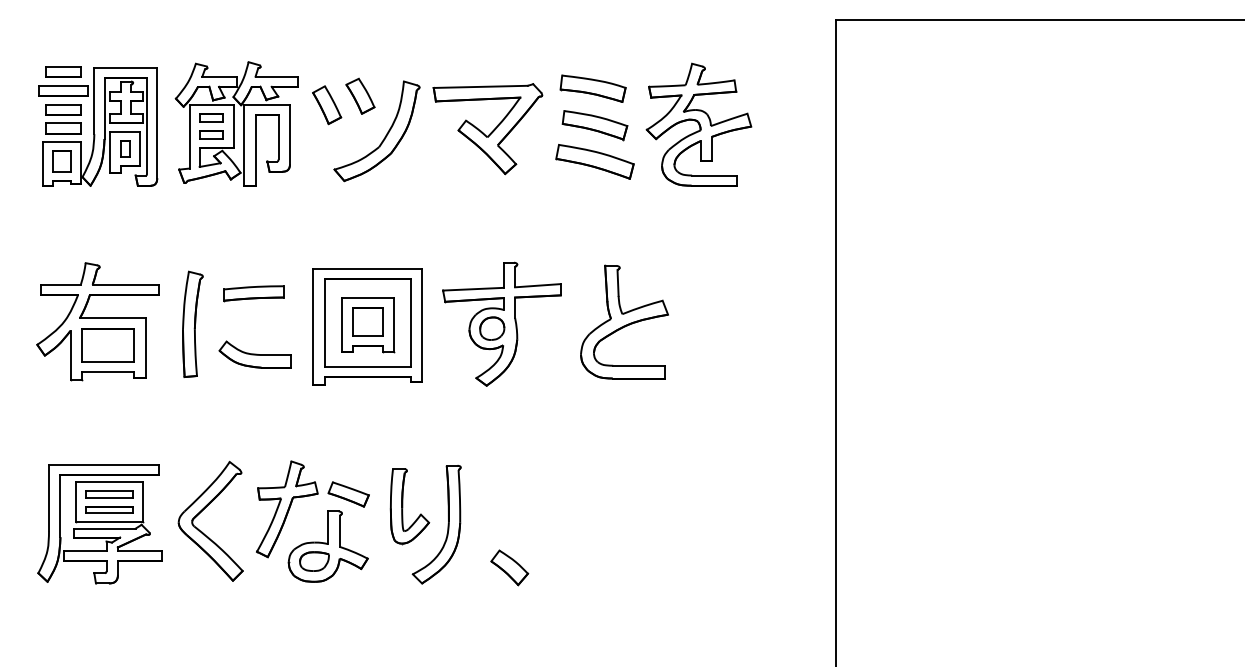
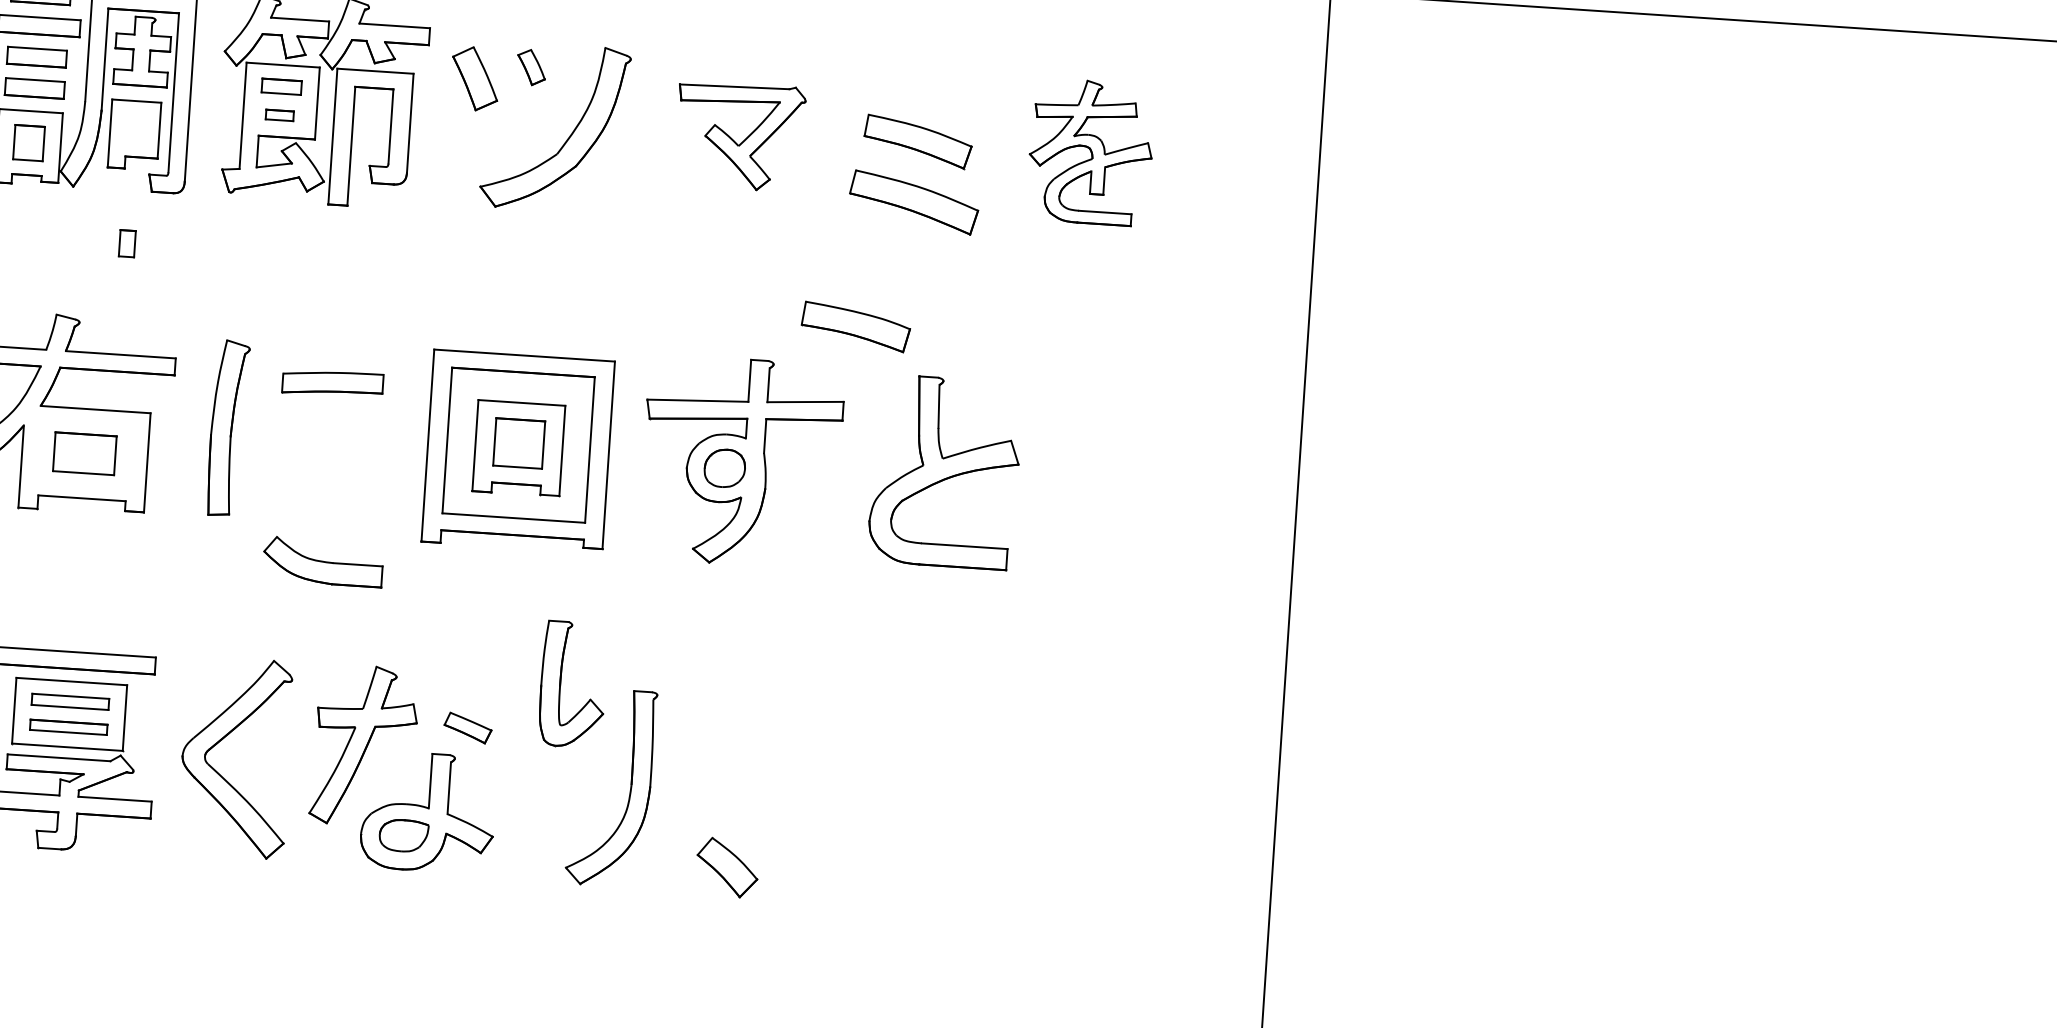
part: (592, 88) -> (854, 326), moved
part: (360, 95) -> (531, 66), size x0.6
part: (698, 124) -> (1090, 151), size x0.7
part: (487, 129) -> (738, 136), size x0.7
part: (211, 134) -> (279, 114), size x0.7
part: (125, 148) -> (127, 243), moved
part: (107, 345) -> (83, 453), size x0.7
part: (254, 354) -> (321, 561), moved
part: (348, 494) -> (467, 728), size x0.7
part: (409, 506) -> (572, 684), moved

